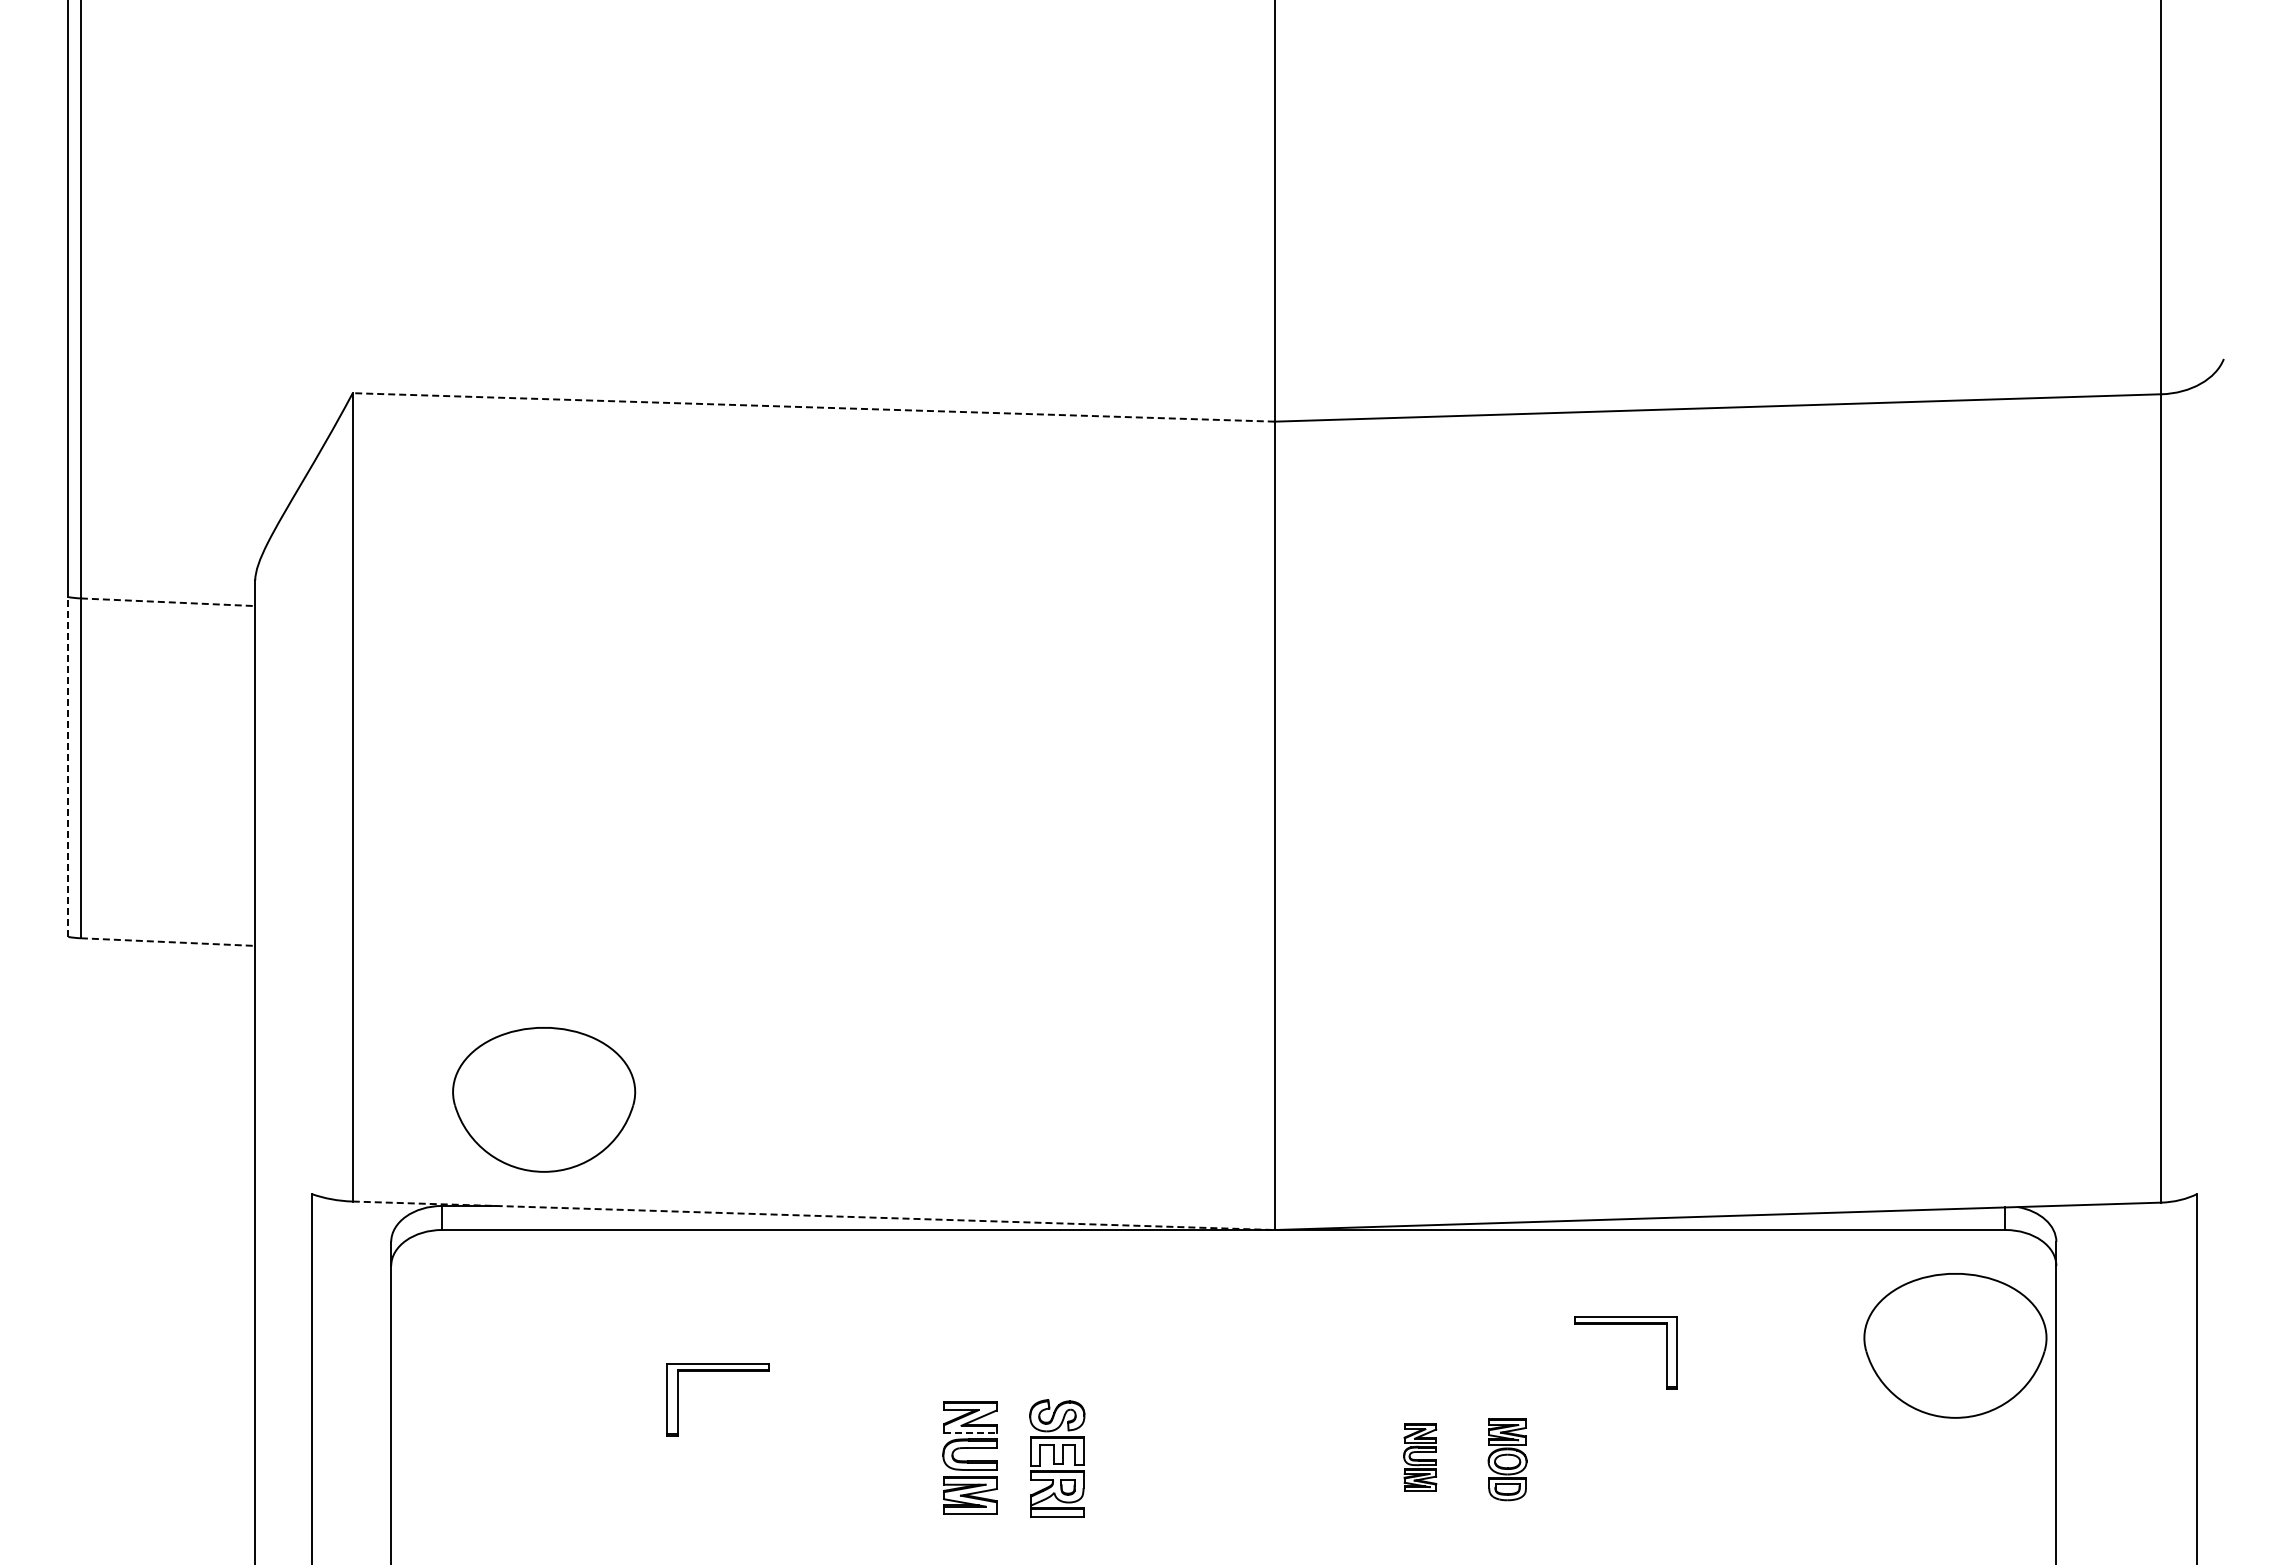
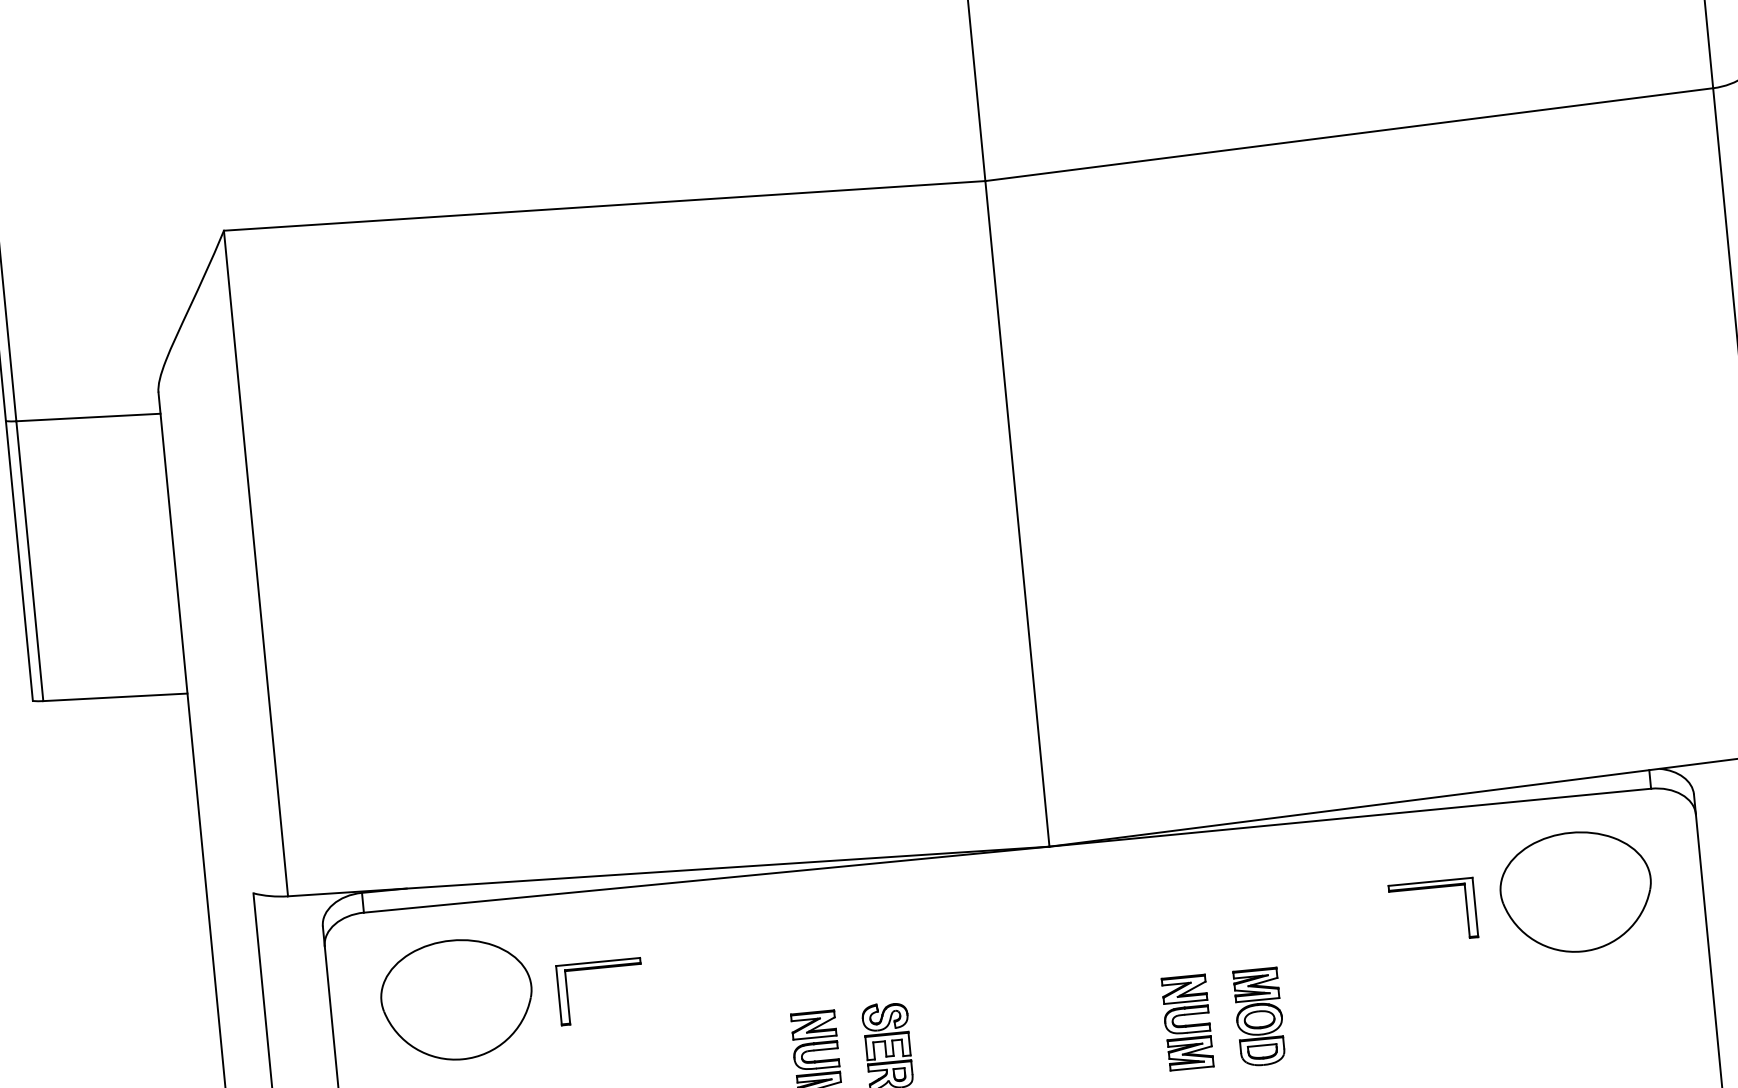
line: (813, 407) -> (604, 205), dashed -> solid
line: (168, 602) -> (88, 417), dashed -> solid
line: (68, 767) -> (19, 561), dashed -> solid
line: (168, 942) -> (115, 697), dashed -> solid
part: (544, 1099) -> (457, 999), moved
line: (814, 1215) -> (669, 871), dashed -> solid
part: (1625, 1324) -> (1430, 888), moved
part: (1955, 1345) -> (1576, 891), moved
part: (717, 1371) -> (598, 968), moved
line: (970, 1432) -> (814, 1037), dashed -> solid
part: (1419, 1457) -> (1186, 1022), size x1.67
part: (1507, 1459) -> (1259, 1017), size x1.43

